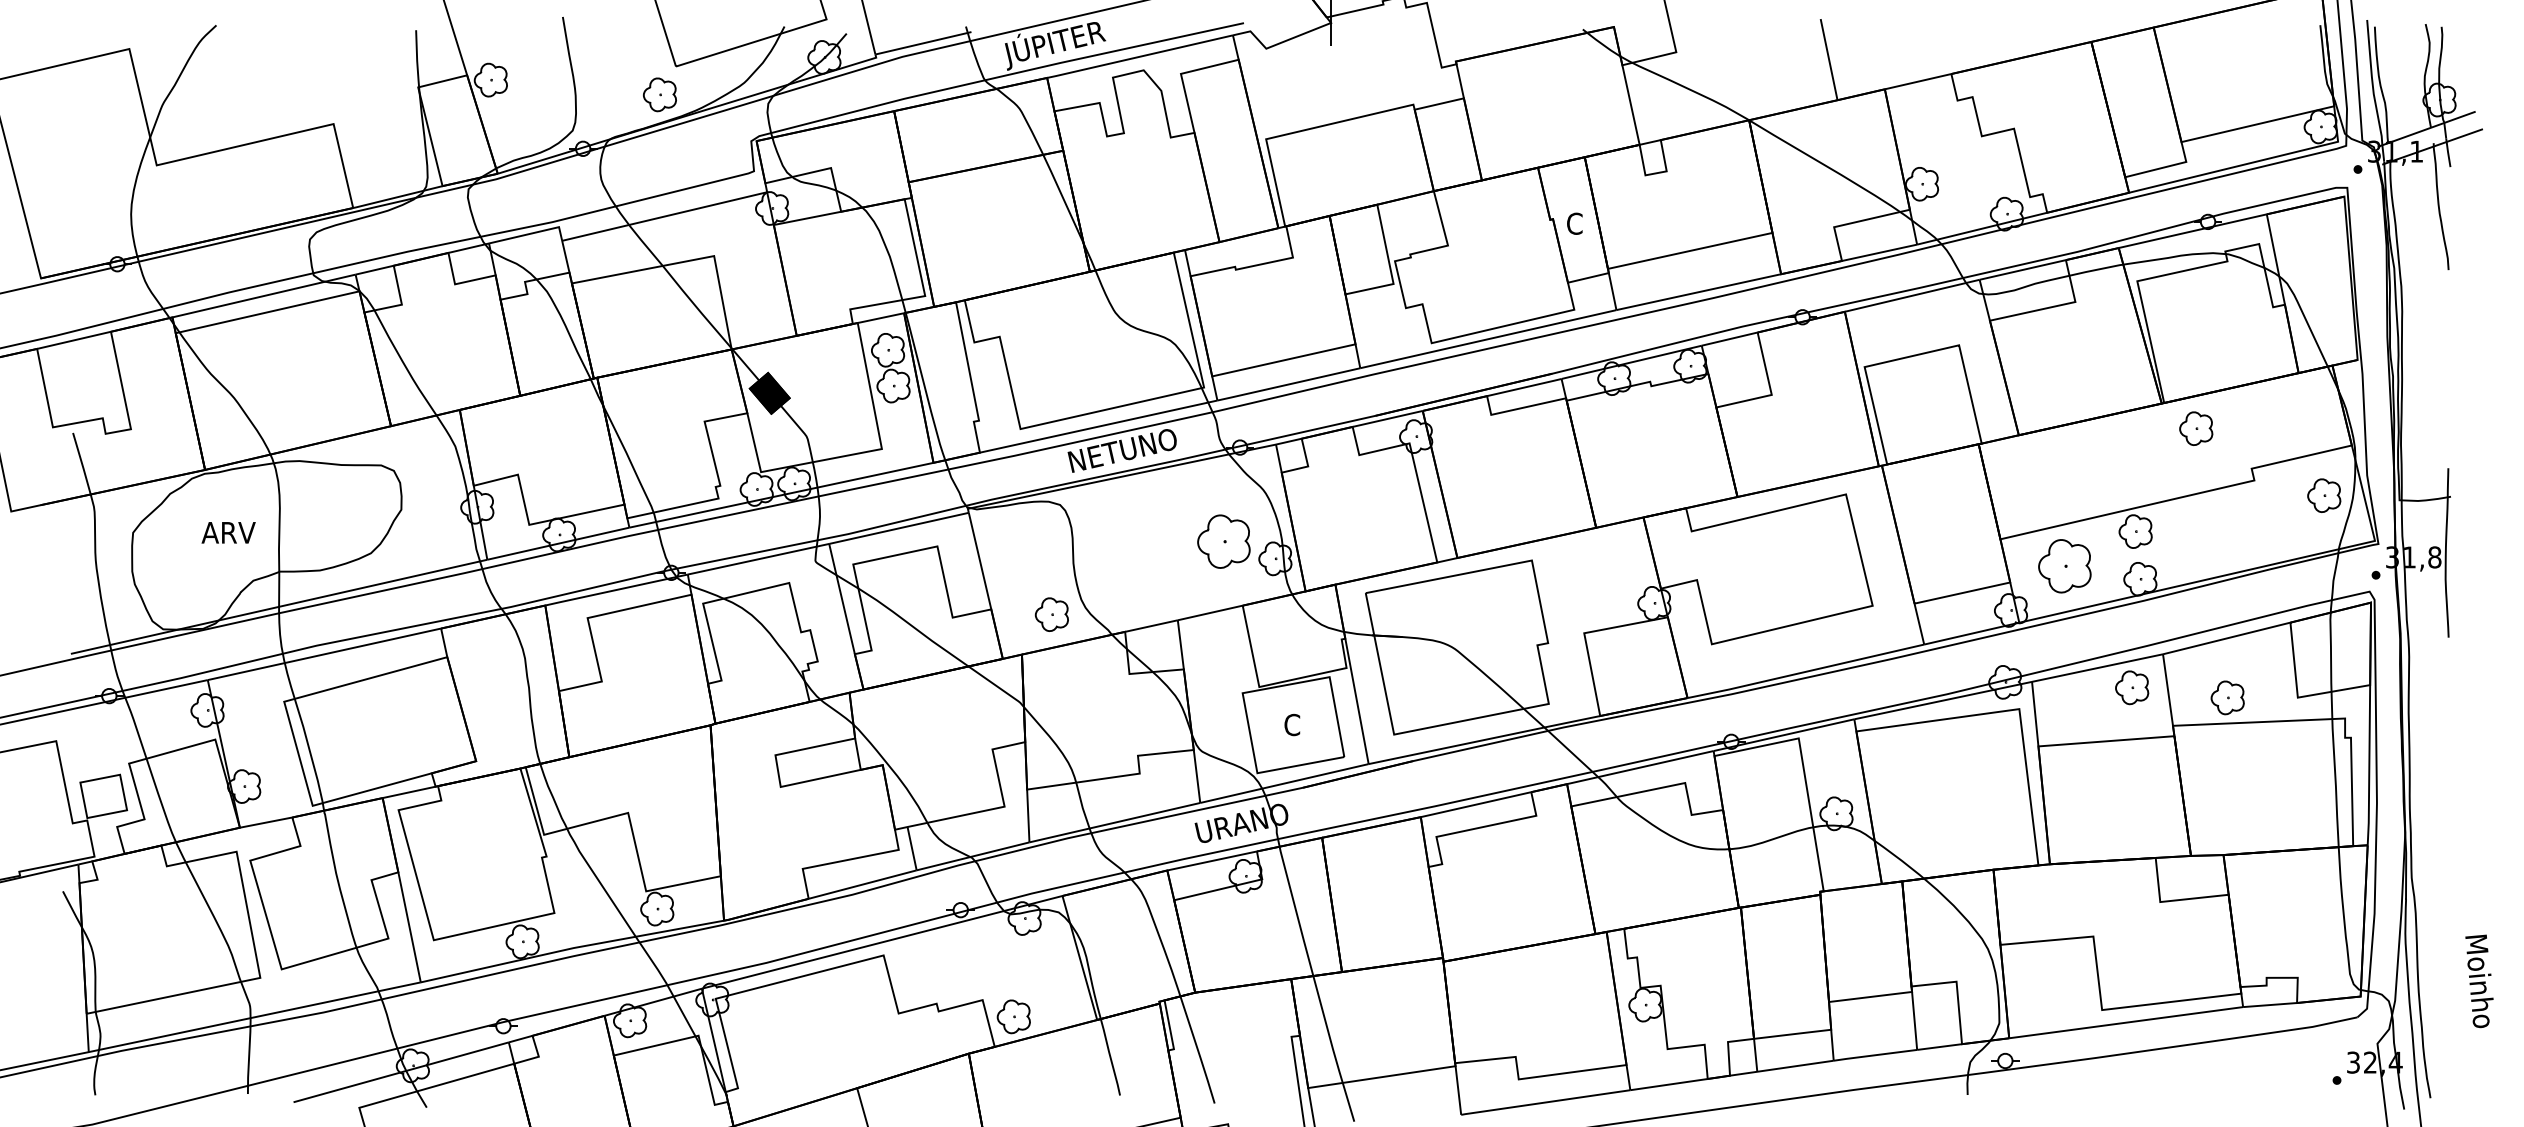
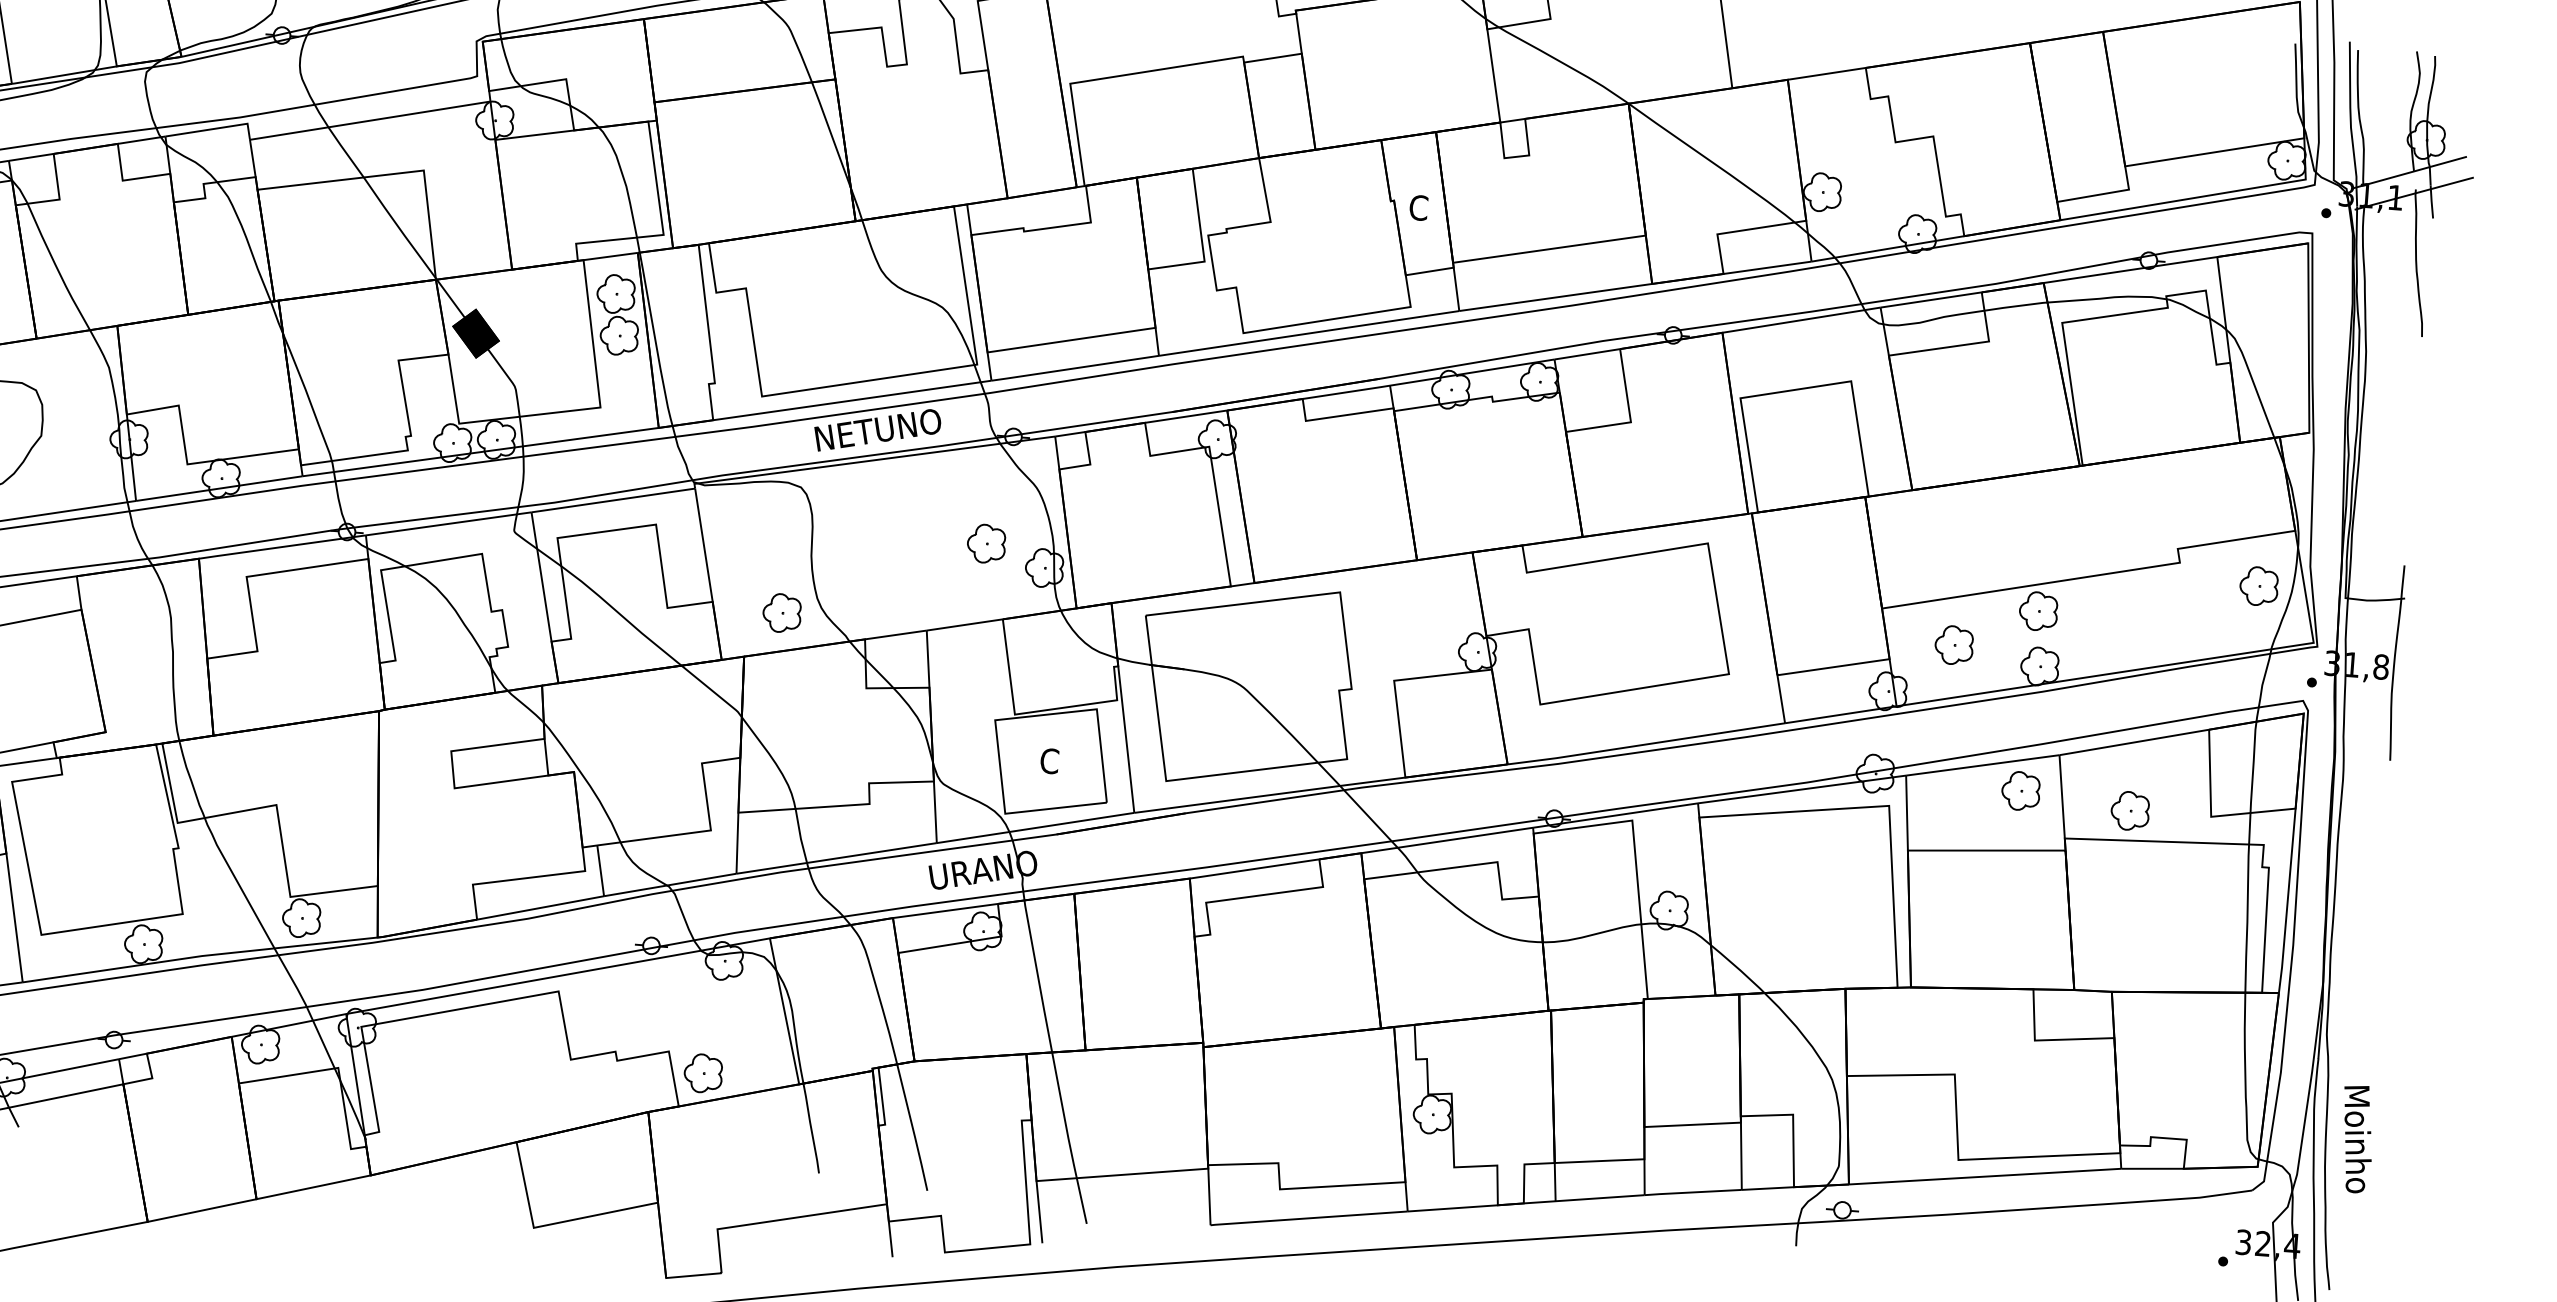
part: (2196, 428) -> (2117, 497), removed
part: (1223, 541) -> (986, 543), size x0.62
part: (2065, 566) -> (1954, 645), size x0.62
text: (2479, 981) -> (2356, 1139), moved

